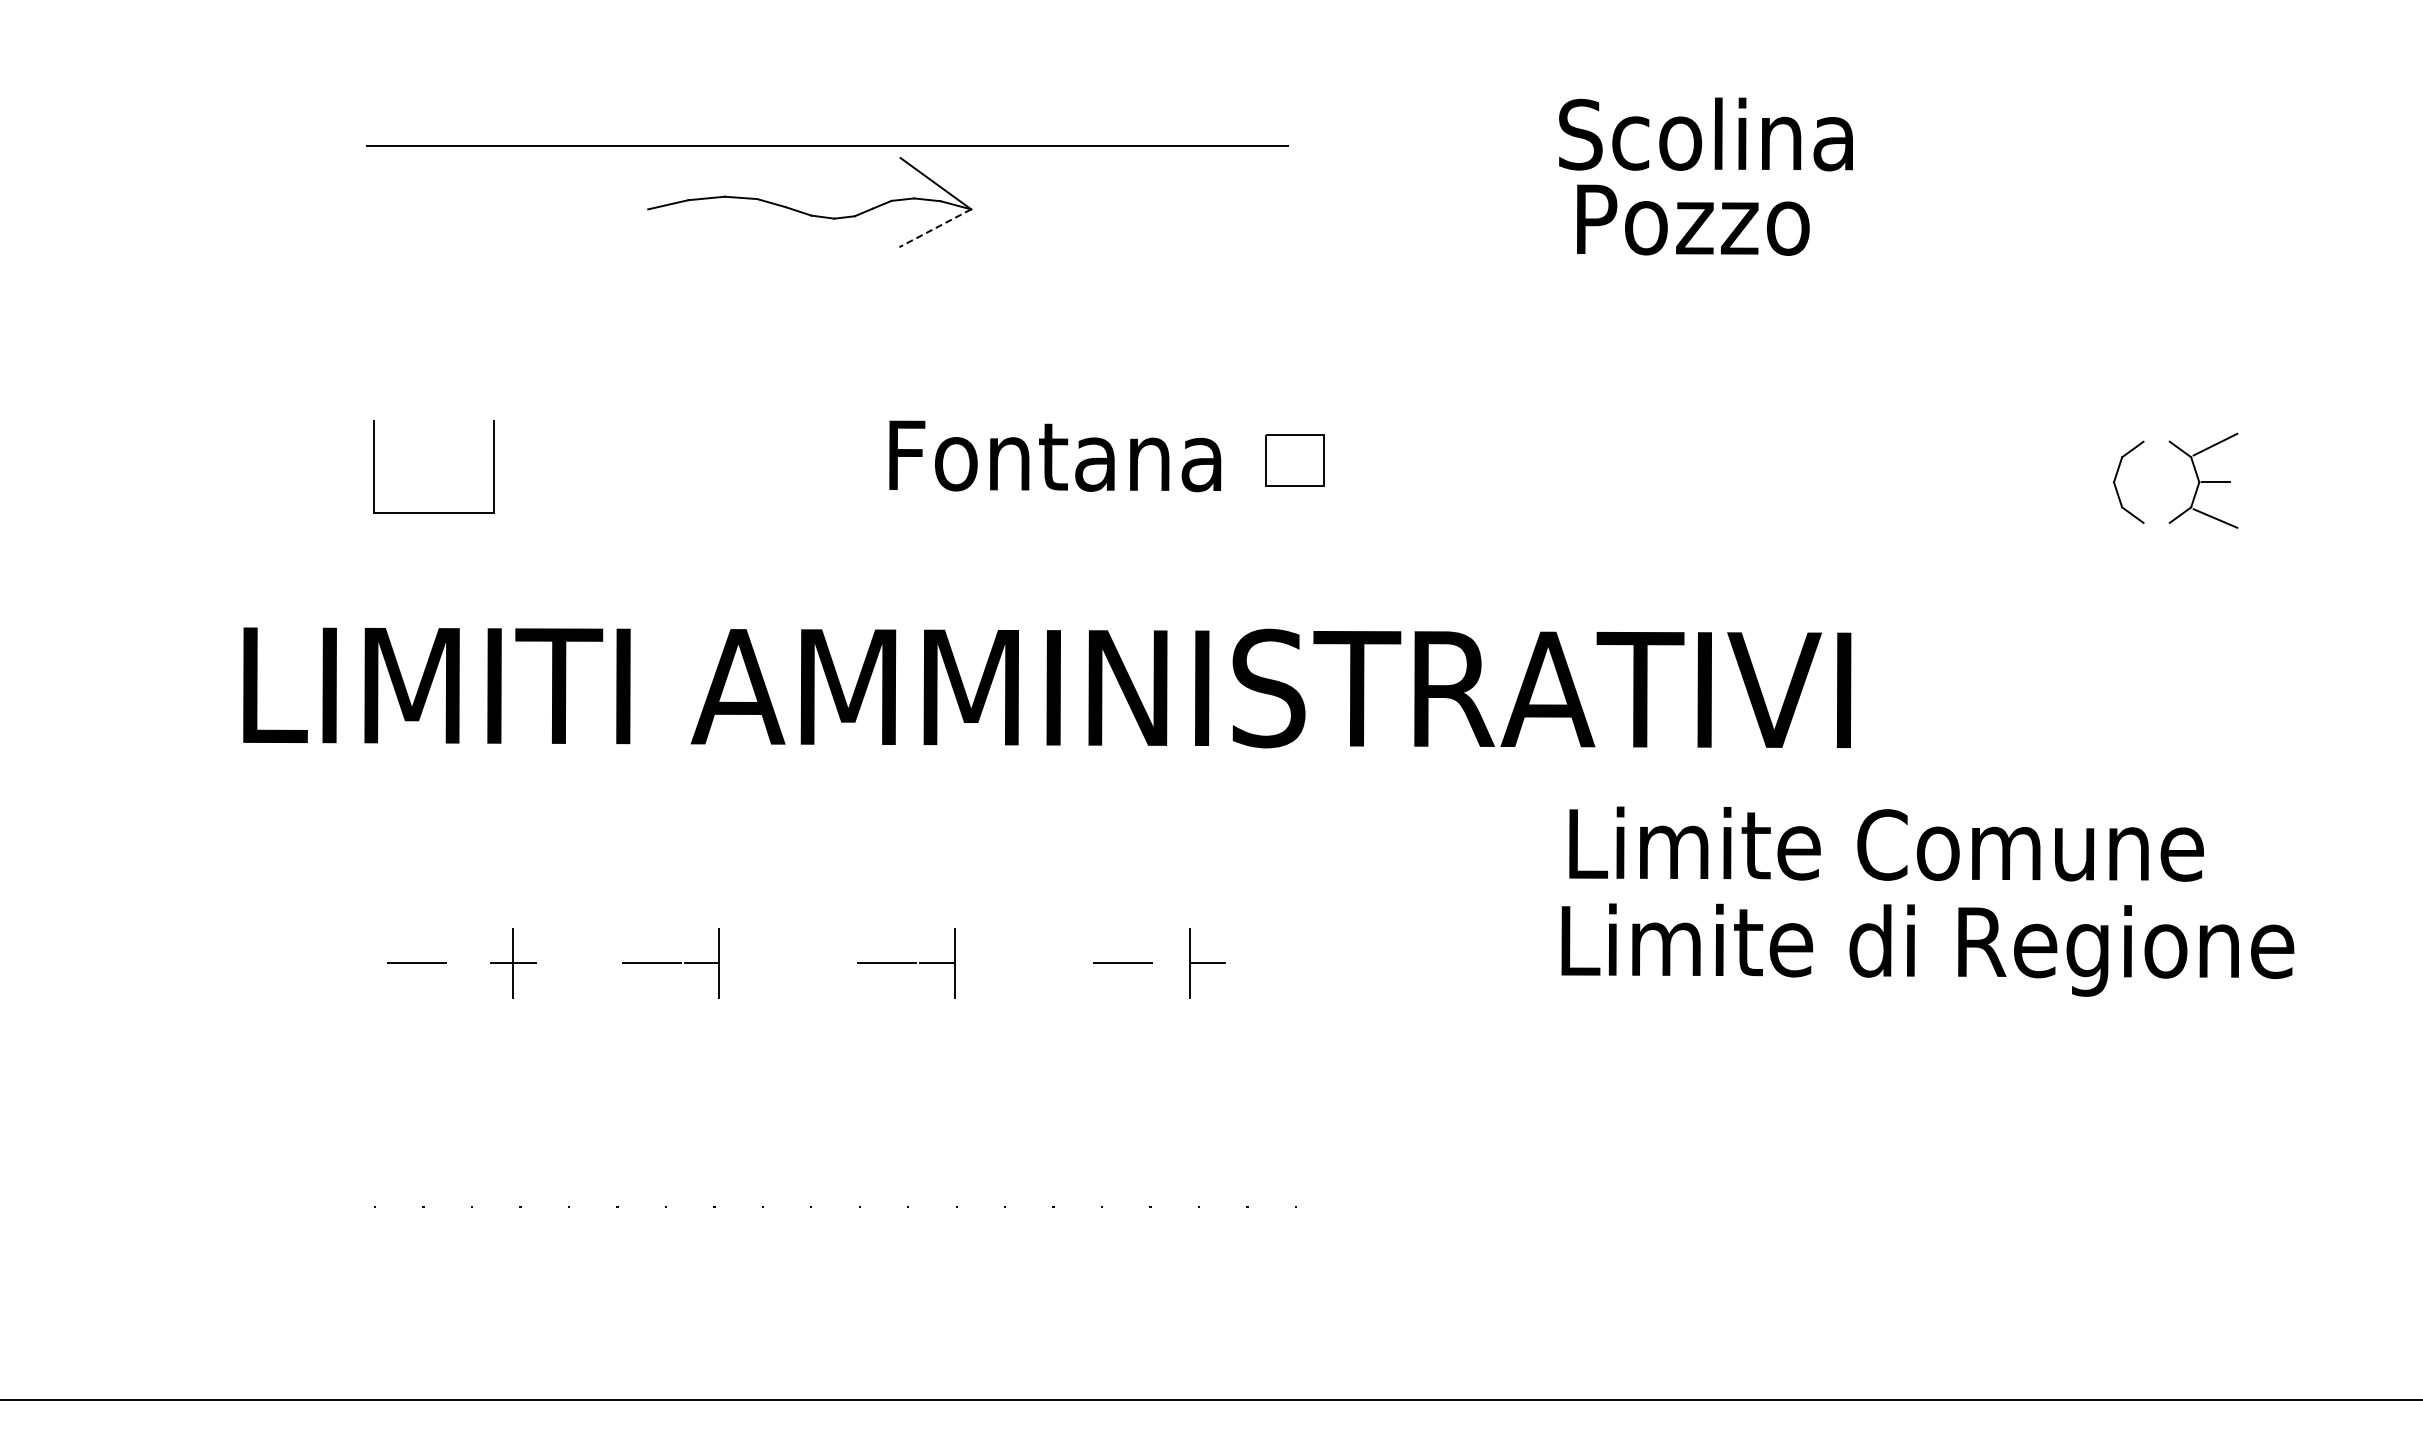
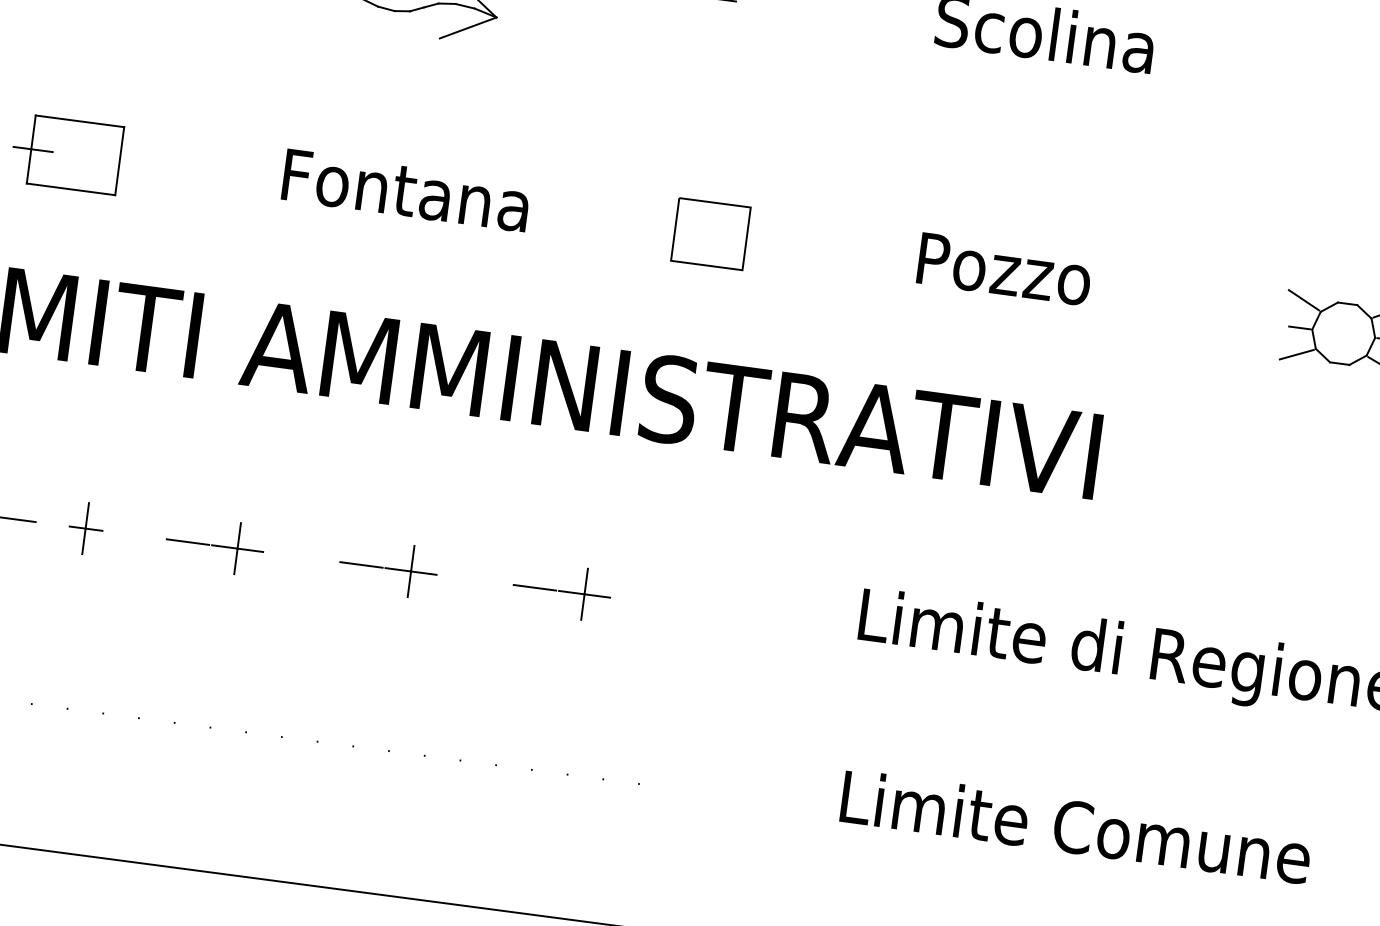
text: (1693, 219) -> (1004, 269), moved
line: (935, 228) -> (468, 28), dashed -> solid
line: (433, 420) -> (79, 120), added
line: (2156, 441) -> (1347, 303), added
line: (2097, 444) -> (1303, 300), added
text: (1055, 456) -> (406, 190), moved
part: (1295, 460) -> (711, 234), size x1.67
line: (376, 466) -> (33, 149), added
line: (2096, 482) -> (1299, 328), added
line: (2097, 518) -> (1296, 354), added
line: (2156, 522) -> (1339, 363), added
text: (1886, 843) -> (1076, 826), moved
line: (736, 963) -> (250, 550), added
line: (971, 963) -> (423, 573), added
line: (1172, 963) -> (571, 592), added

